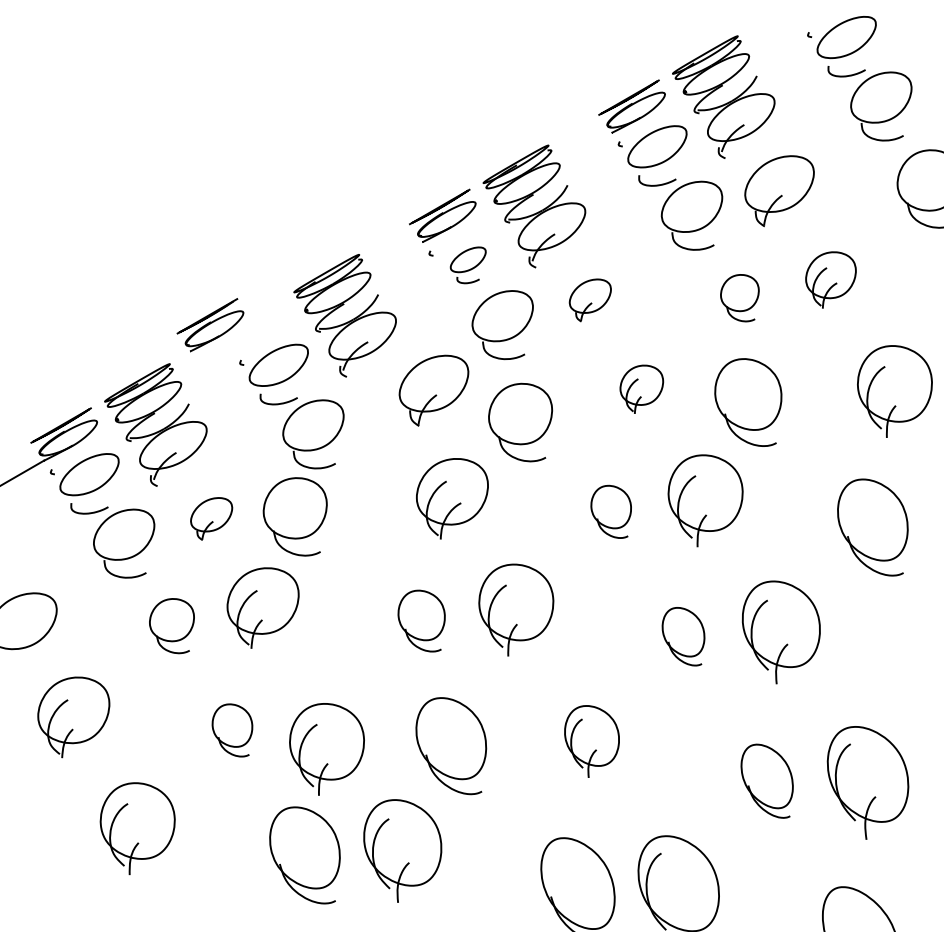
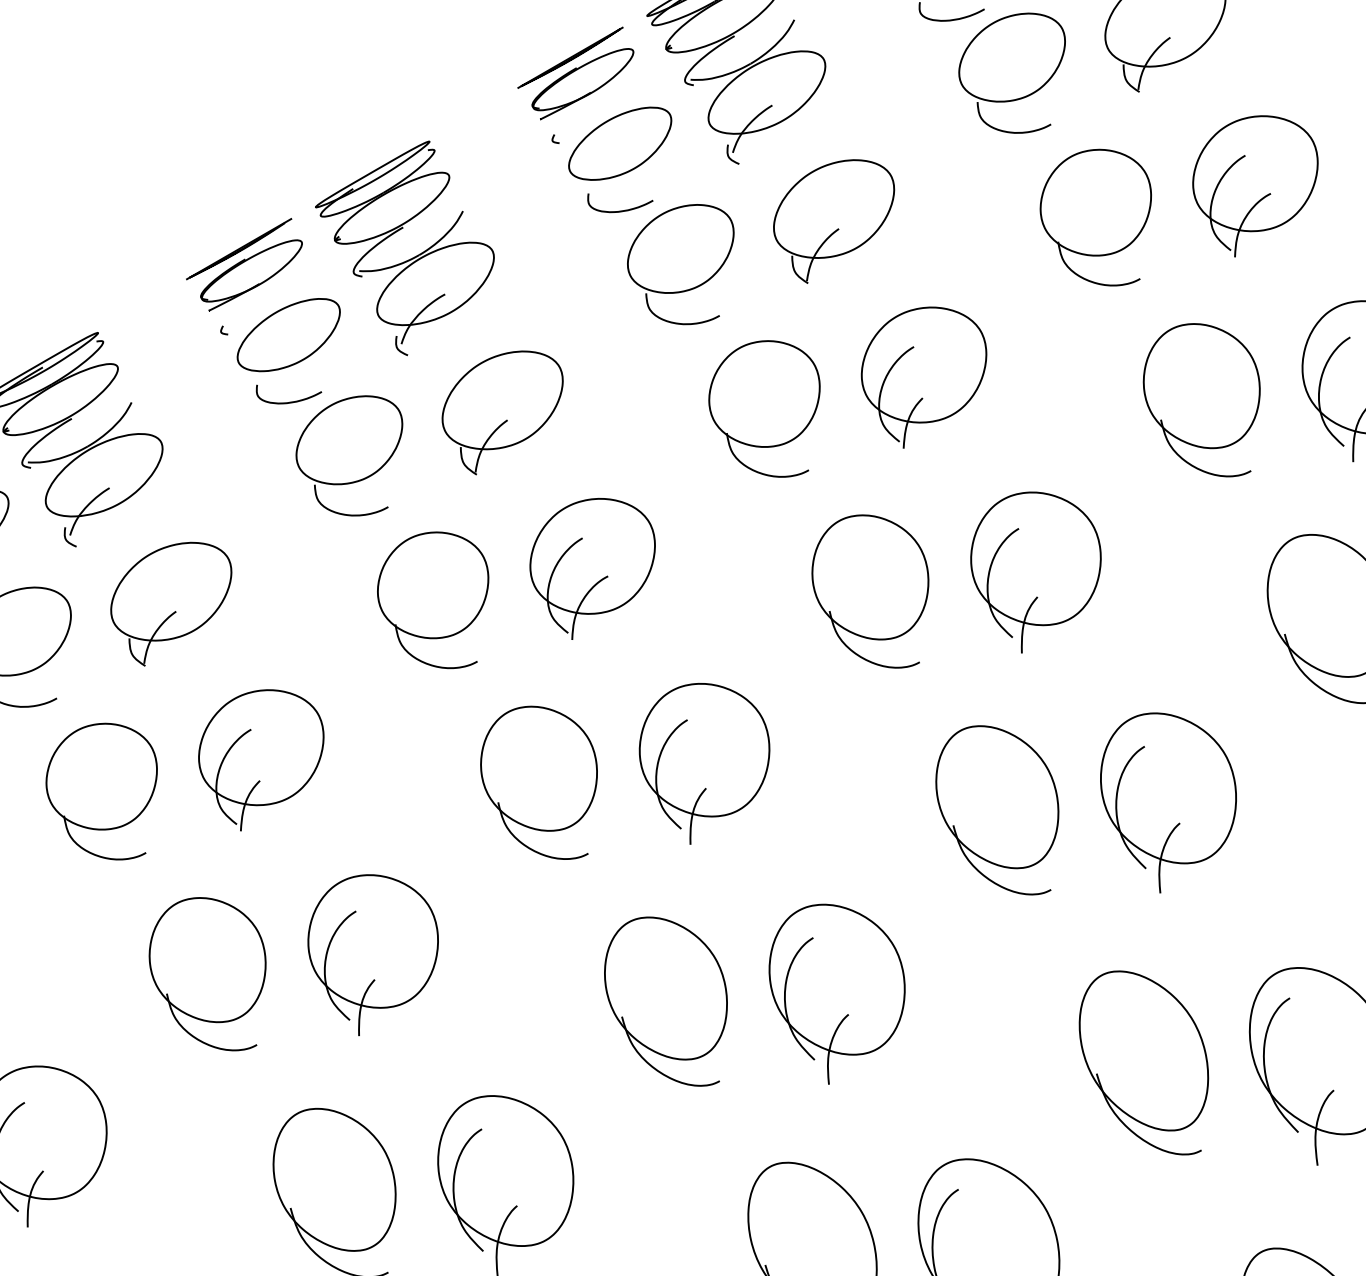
part: (468, 265) -> (620, 160), size x1.67
part: (830, 279) -> (1254, 184), size x1.43
part: (739, 297) -> (1095, 216), size x1.67
part: (590, 300) -> (834, 221), size x1.67
part: (210, 325) -> (244, 265), moved
part: (641, 389) -> (923, 377), size x1.67
part: (433, 390) -> (501, 412), moved
part: (748, 402) -> (1202, 400), moved
part: (520, 422) -> (764, 408), moved
part: (611, 511) -> (871, 590), size x1.67
part: (294, 516) -> (431, 599), moved
part: (211, 518) -> (170, 603), size x1.67
part: (421, 620) -> (538, 781), size x1.43
part: (171, 625) -> (100, 790), size x1.43
part: (683, 636) -> (997, 809), size x1.67
part: (232, 730) -> (207, 974), size x1.67
part: (591, 741) -> (836, 993), size x1.43
part: (451, 746) -> (666, 1002), moved
part: (326, 749) -> (372, 955), moved
part: (766, 781) -> (1142, 1063), size x1.43

